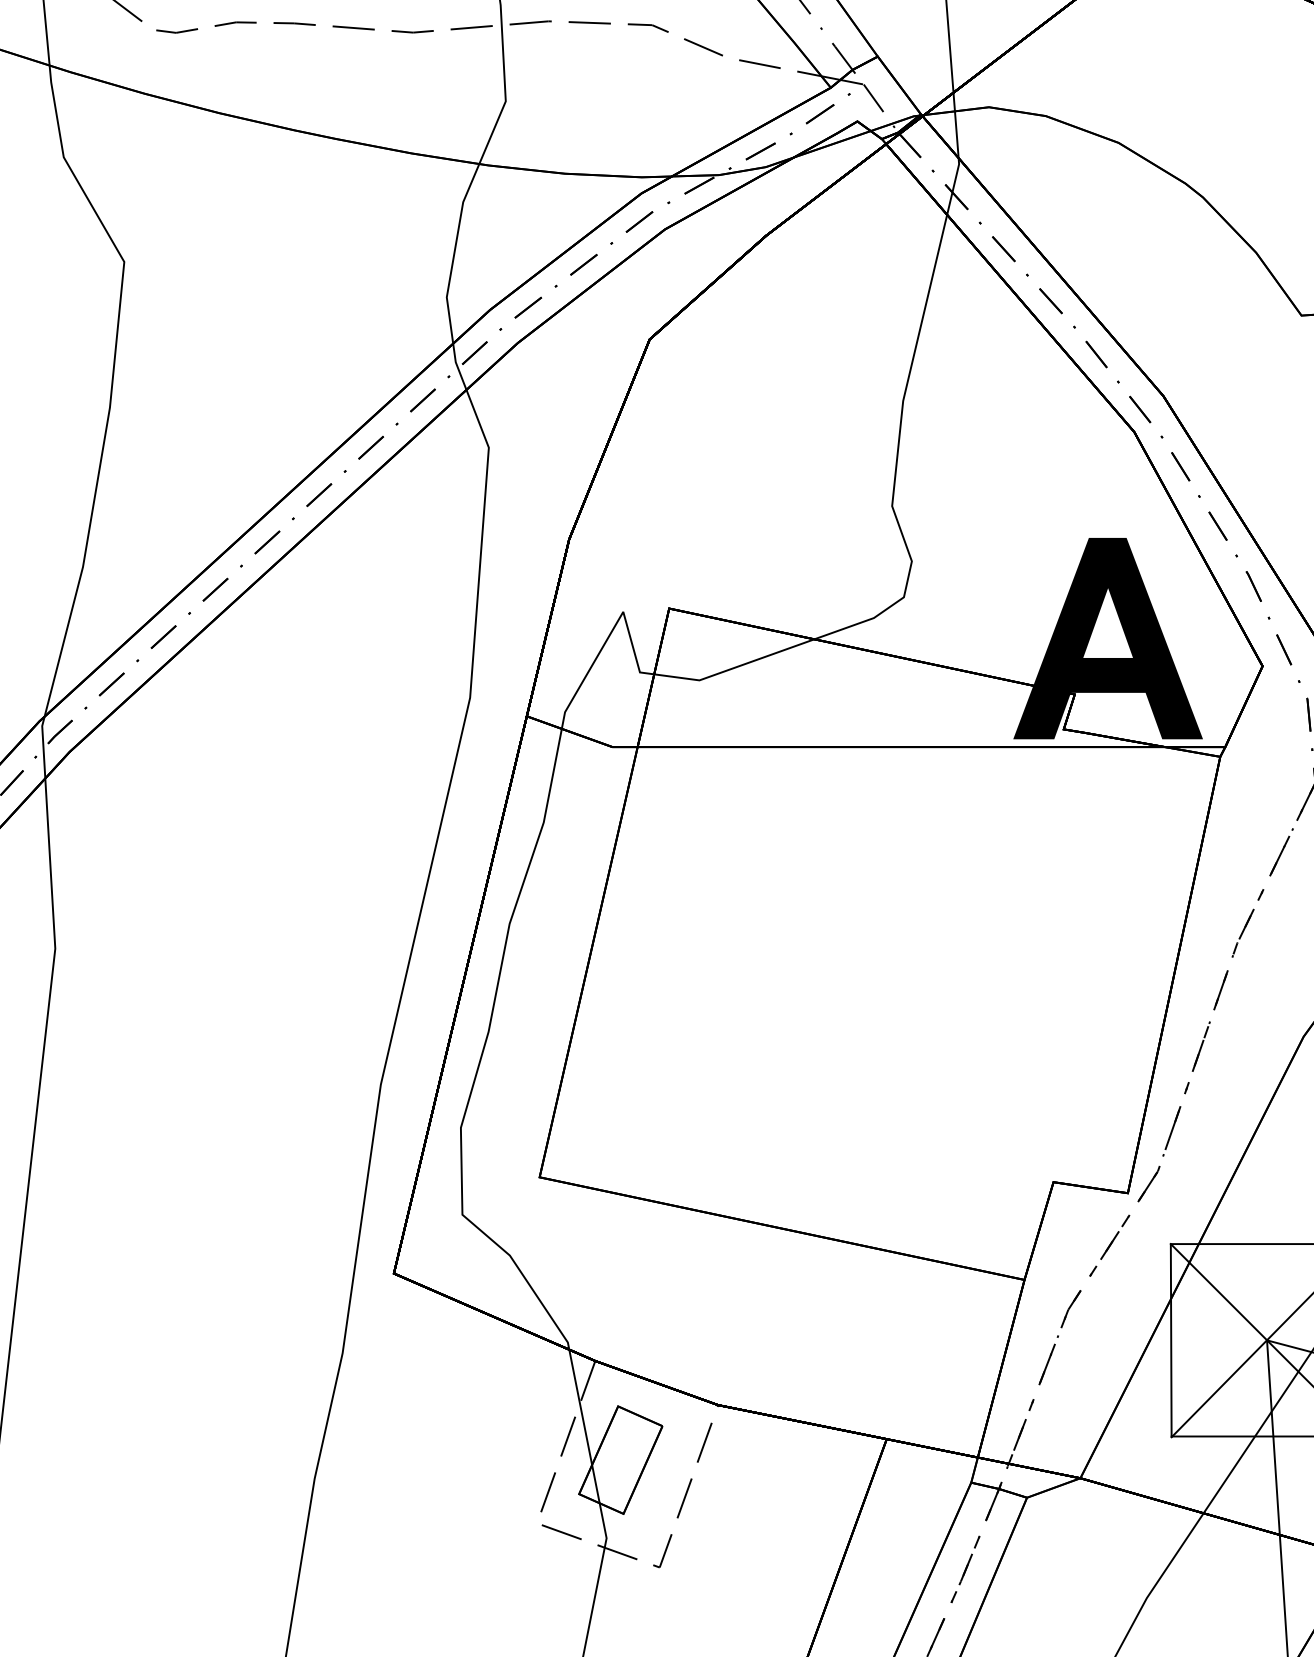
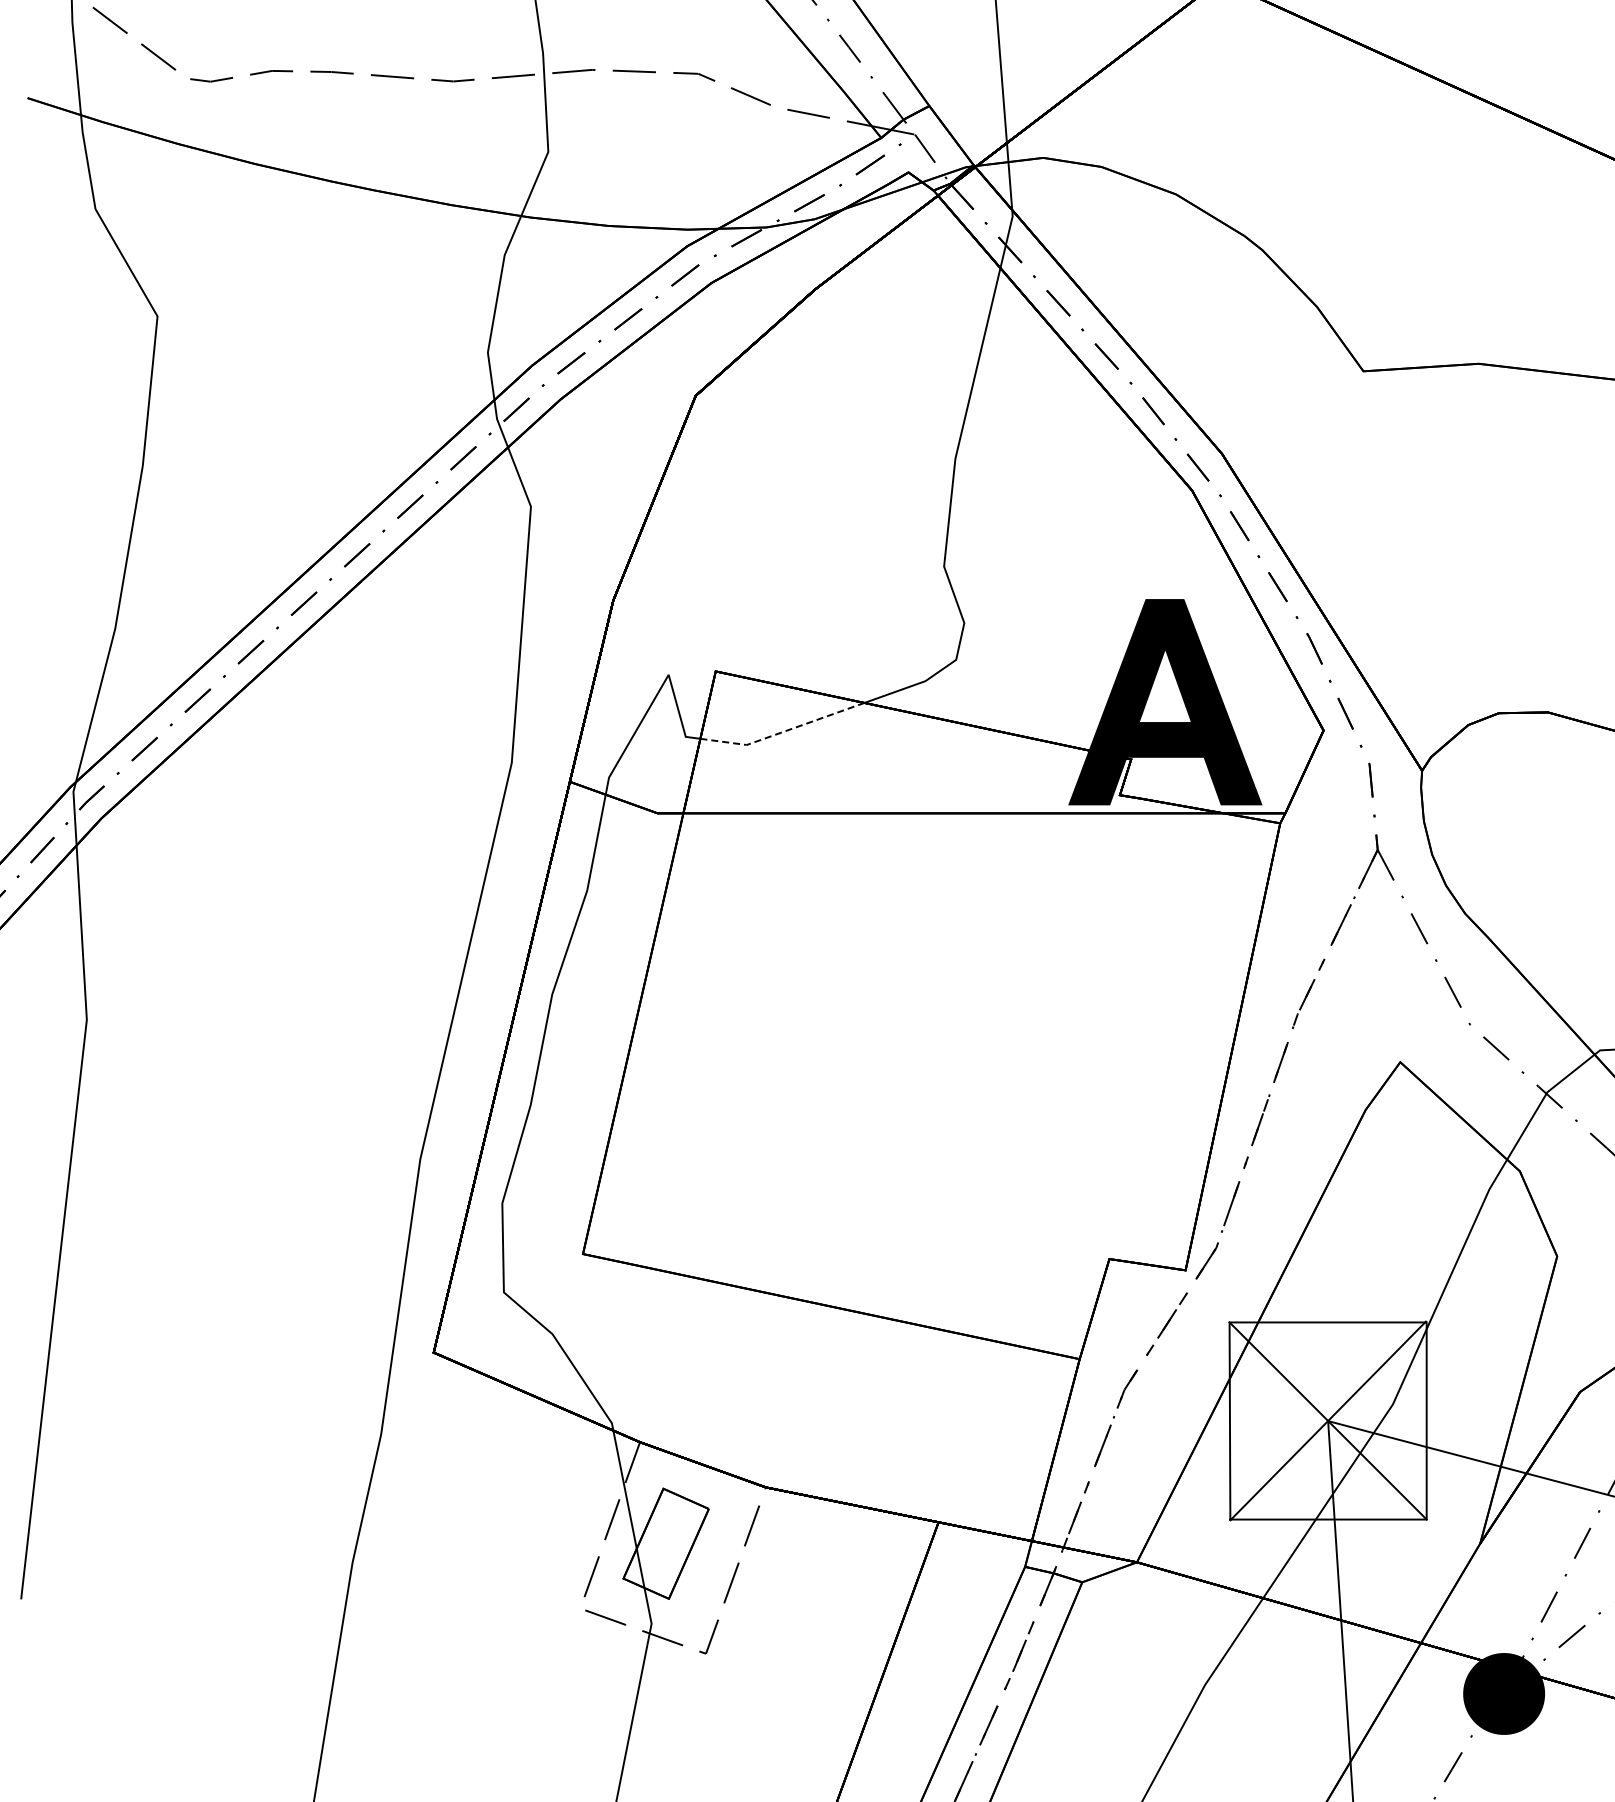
line: (735, 668) -> (783, 732), solid -> dashed

